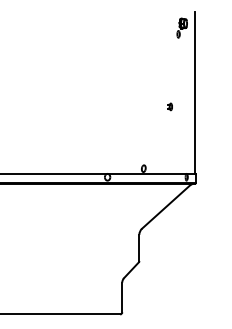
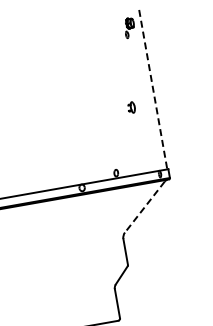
line: (194, 92) -> (152, 89), solid -> dashed
part: (169, 106) -> (130, 107), size x1.6
line: (165, 207) -> (144, 207), solid -> dashed

